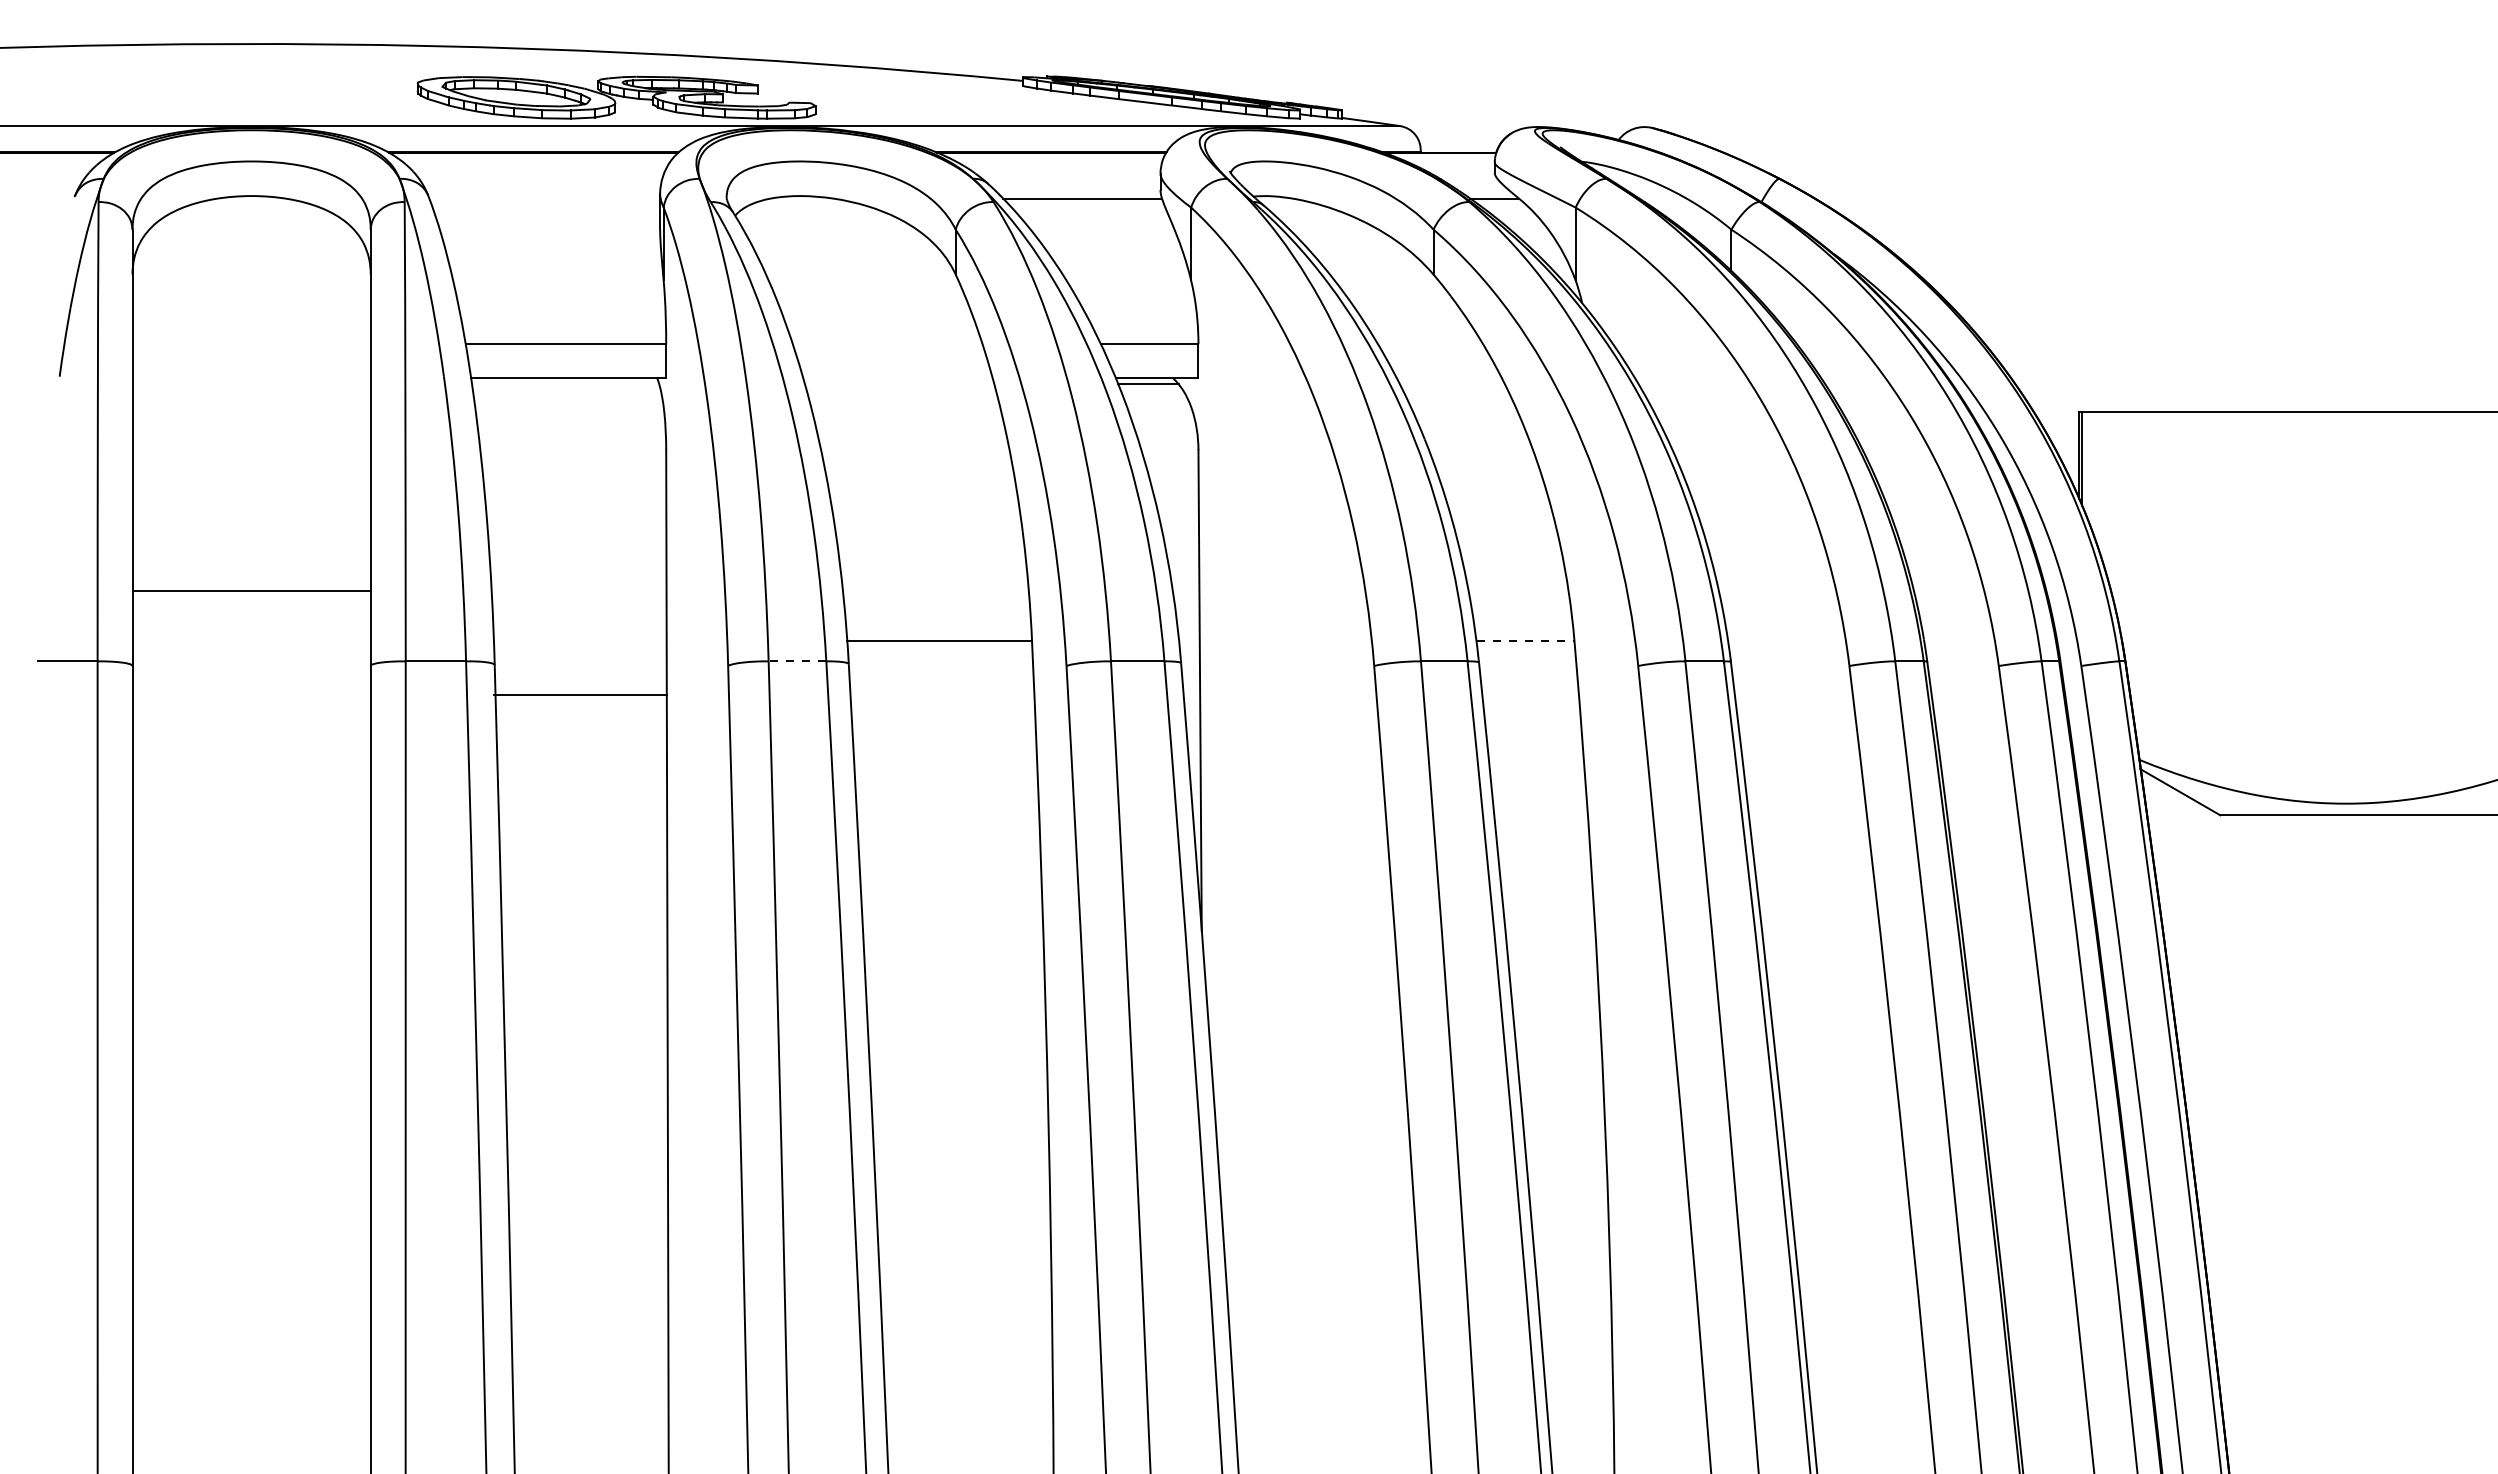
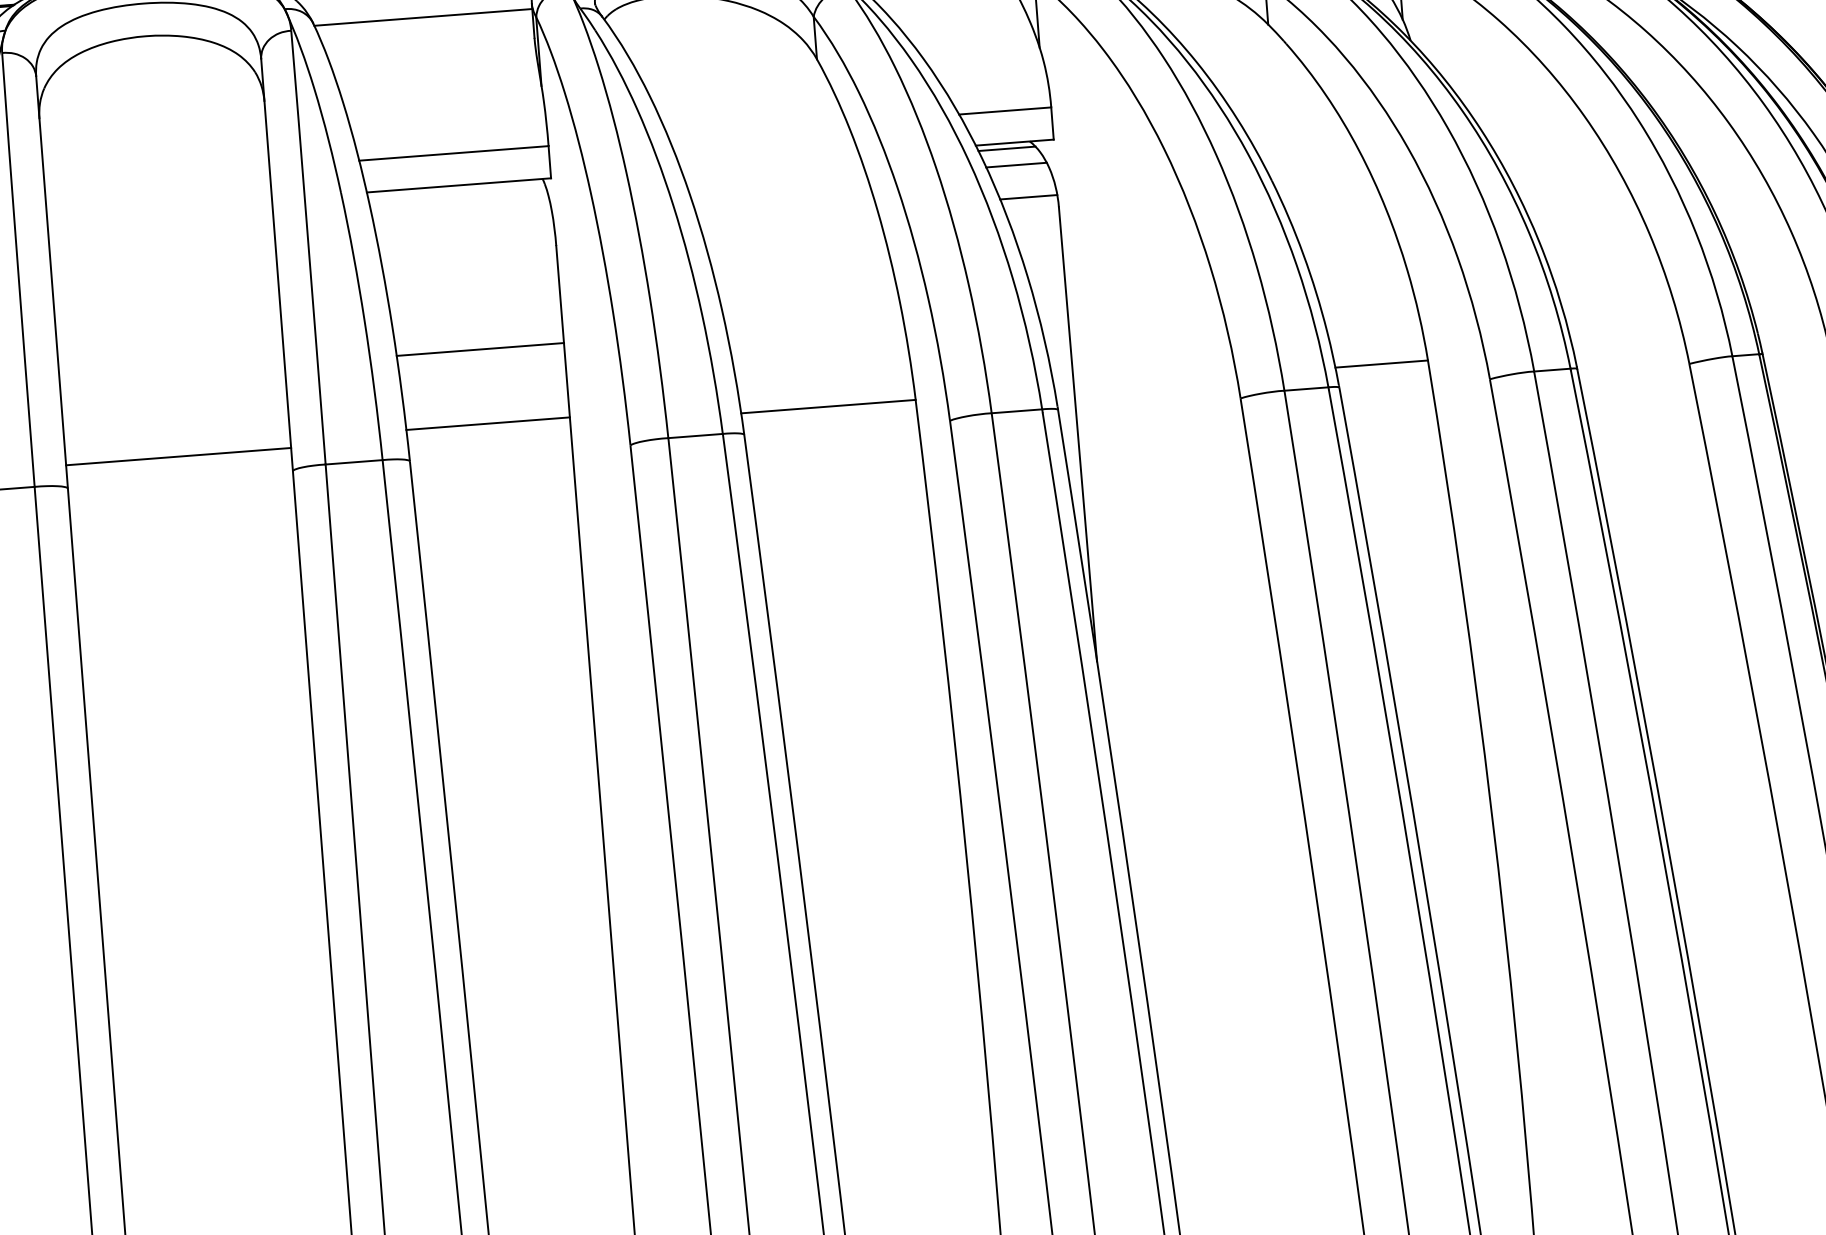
line: (544, 198) -> (423, 17), added
line: (1157, 402) -> (1016, 165), added
line: (1167, 437) -> (1028, 197), added
line: (577, 552) -> (479, 349), added
line: (251, 591) -> (178, 456), moved
line: (1525, 641) -> (1381, 364), dashed -> solid
line: (797, 661) -> (695, 436), dashed -> solid
line: (579, 694) -> (487, 423), moved

